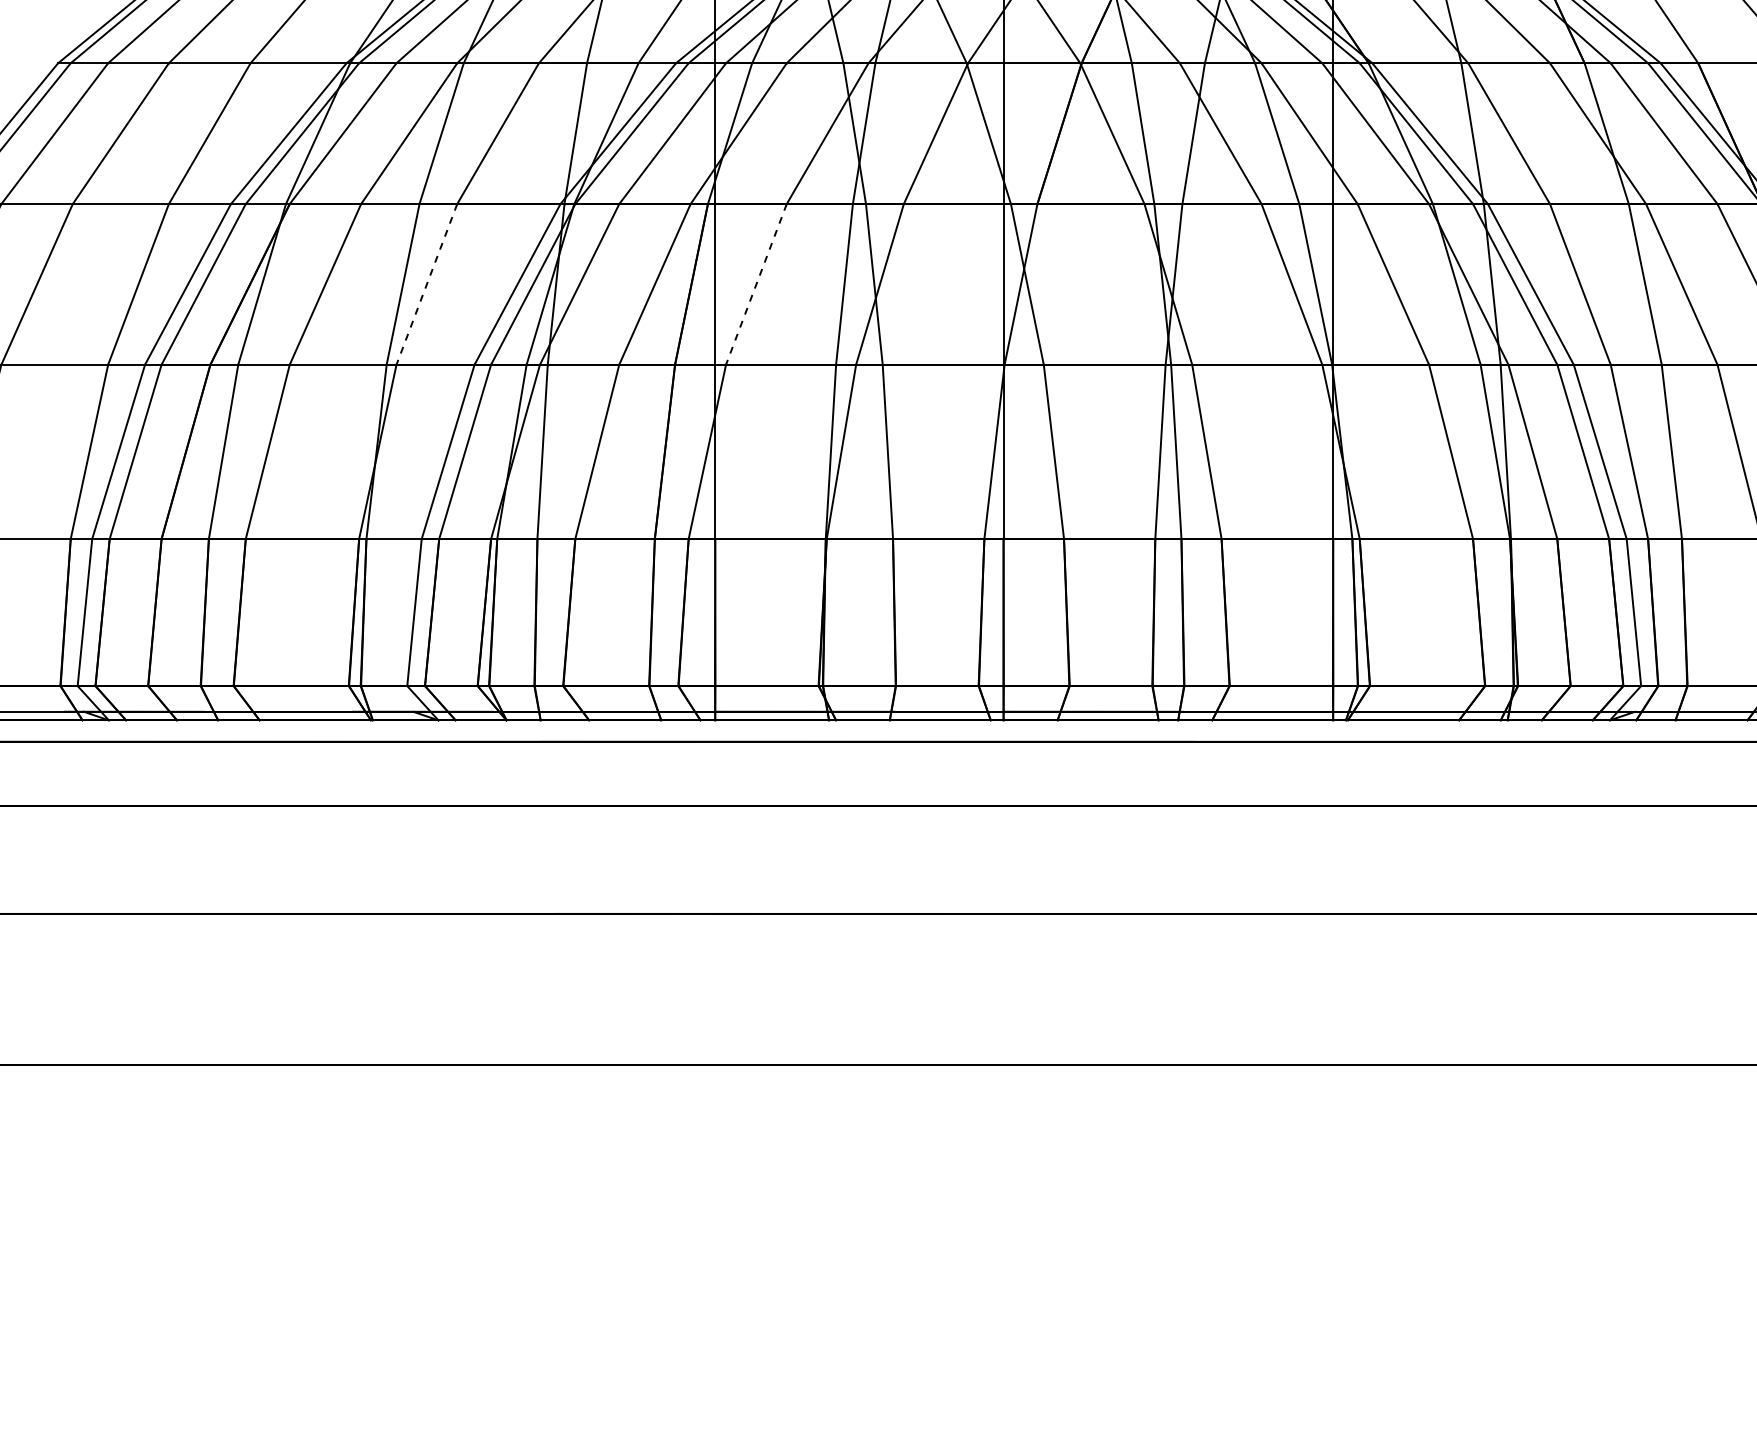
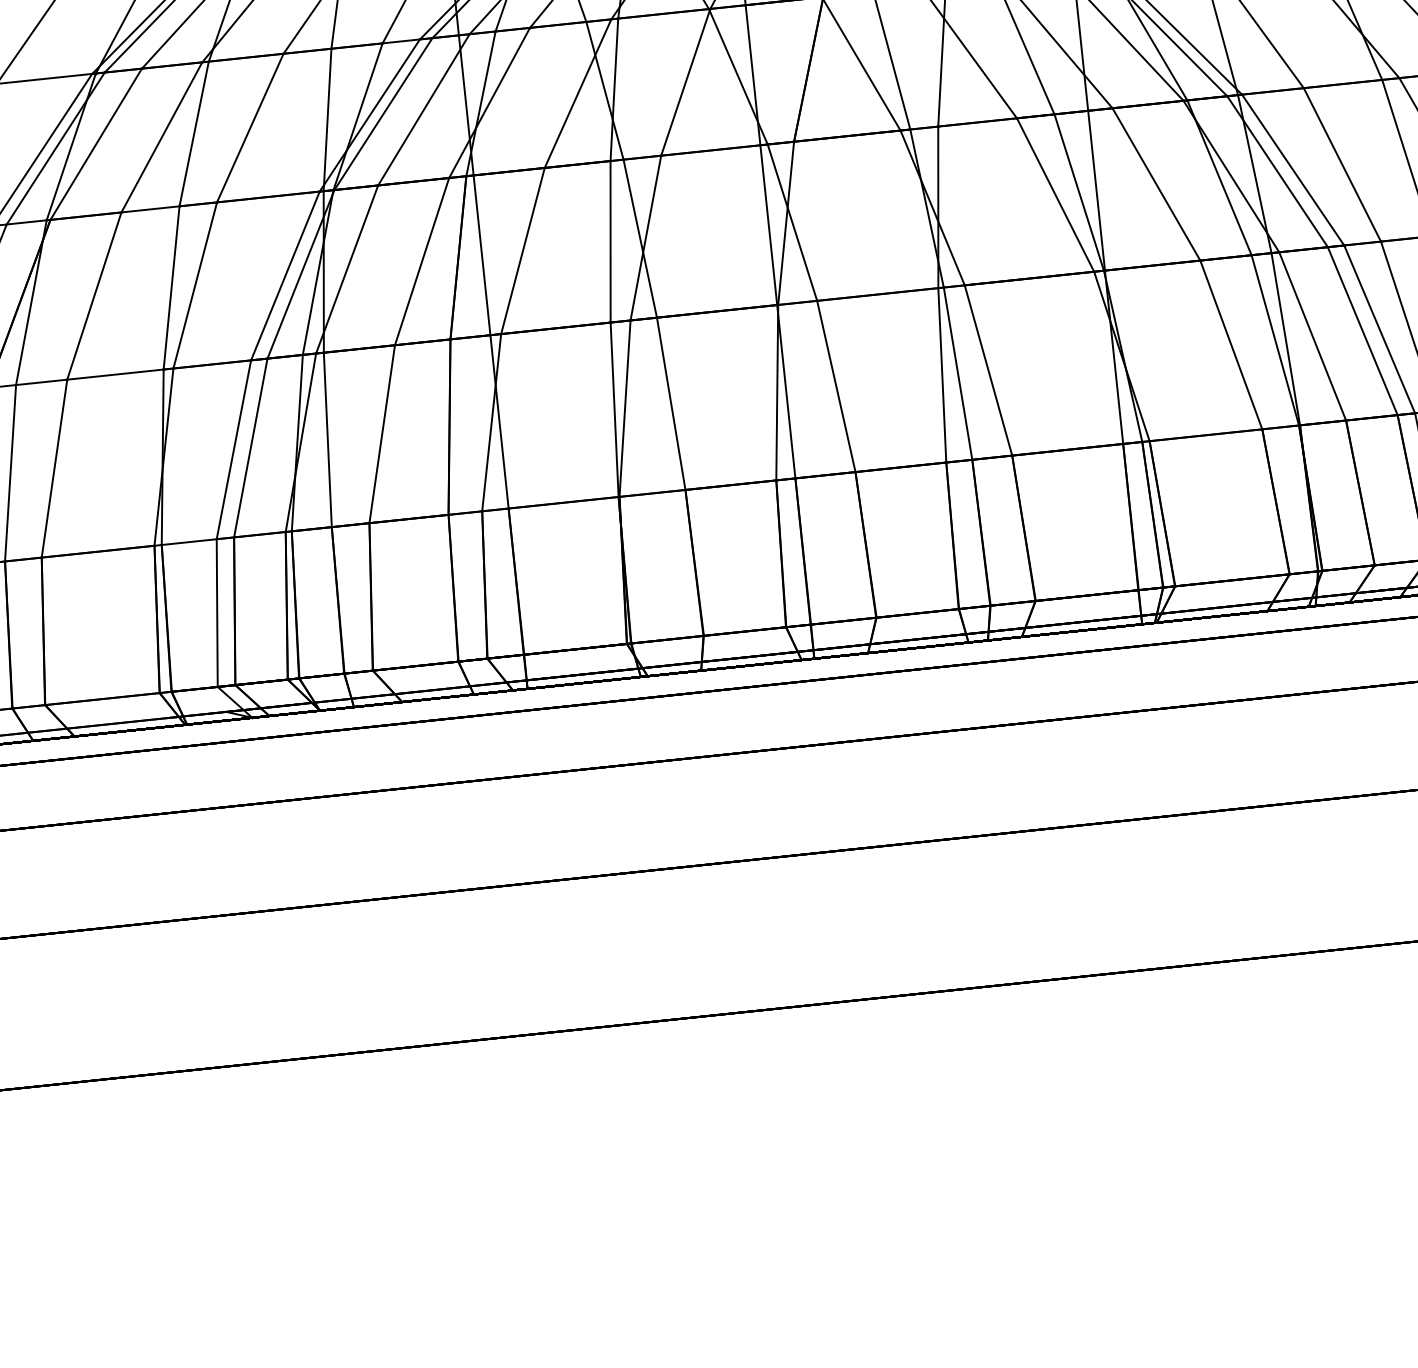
line: (426, 284) -> (194, 285), dashed -> solid
line: (756, 284) -> (523, 251), dashed -> solid

